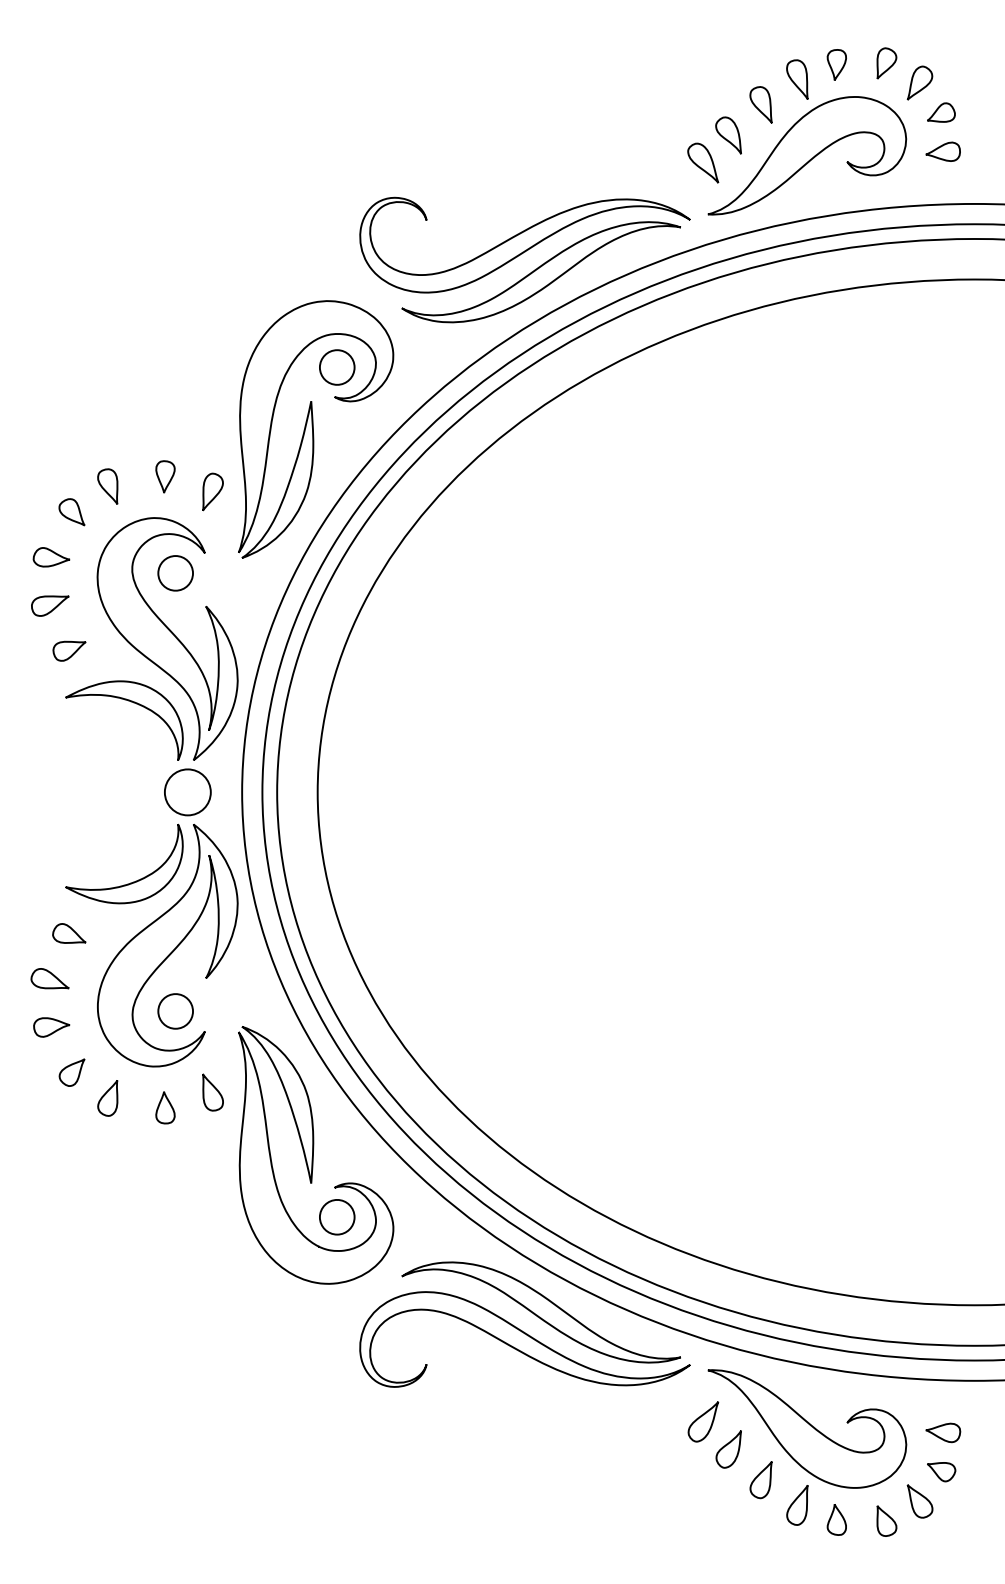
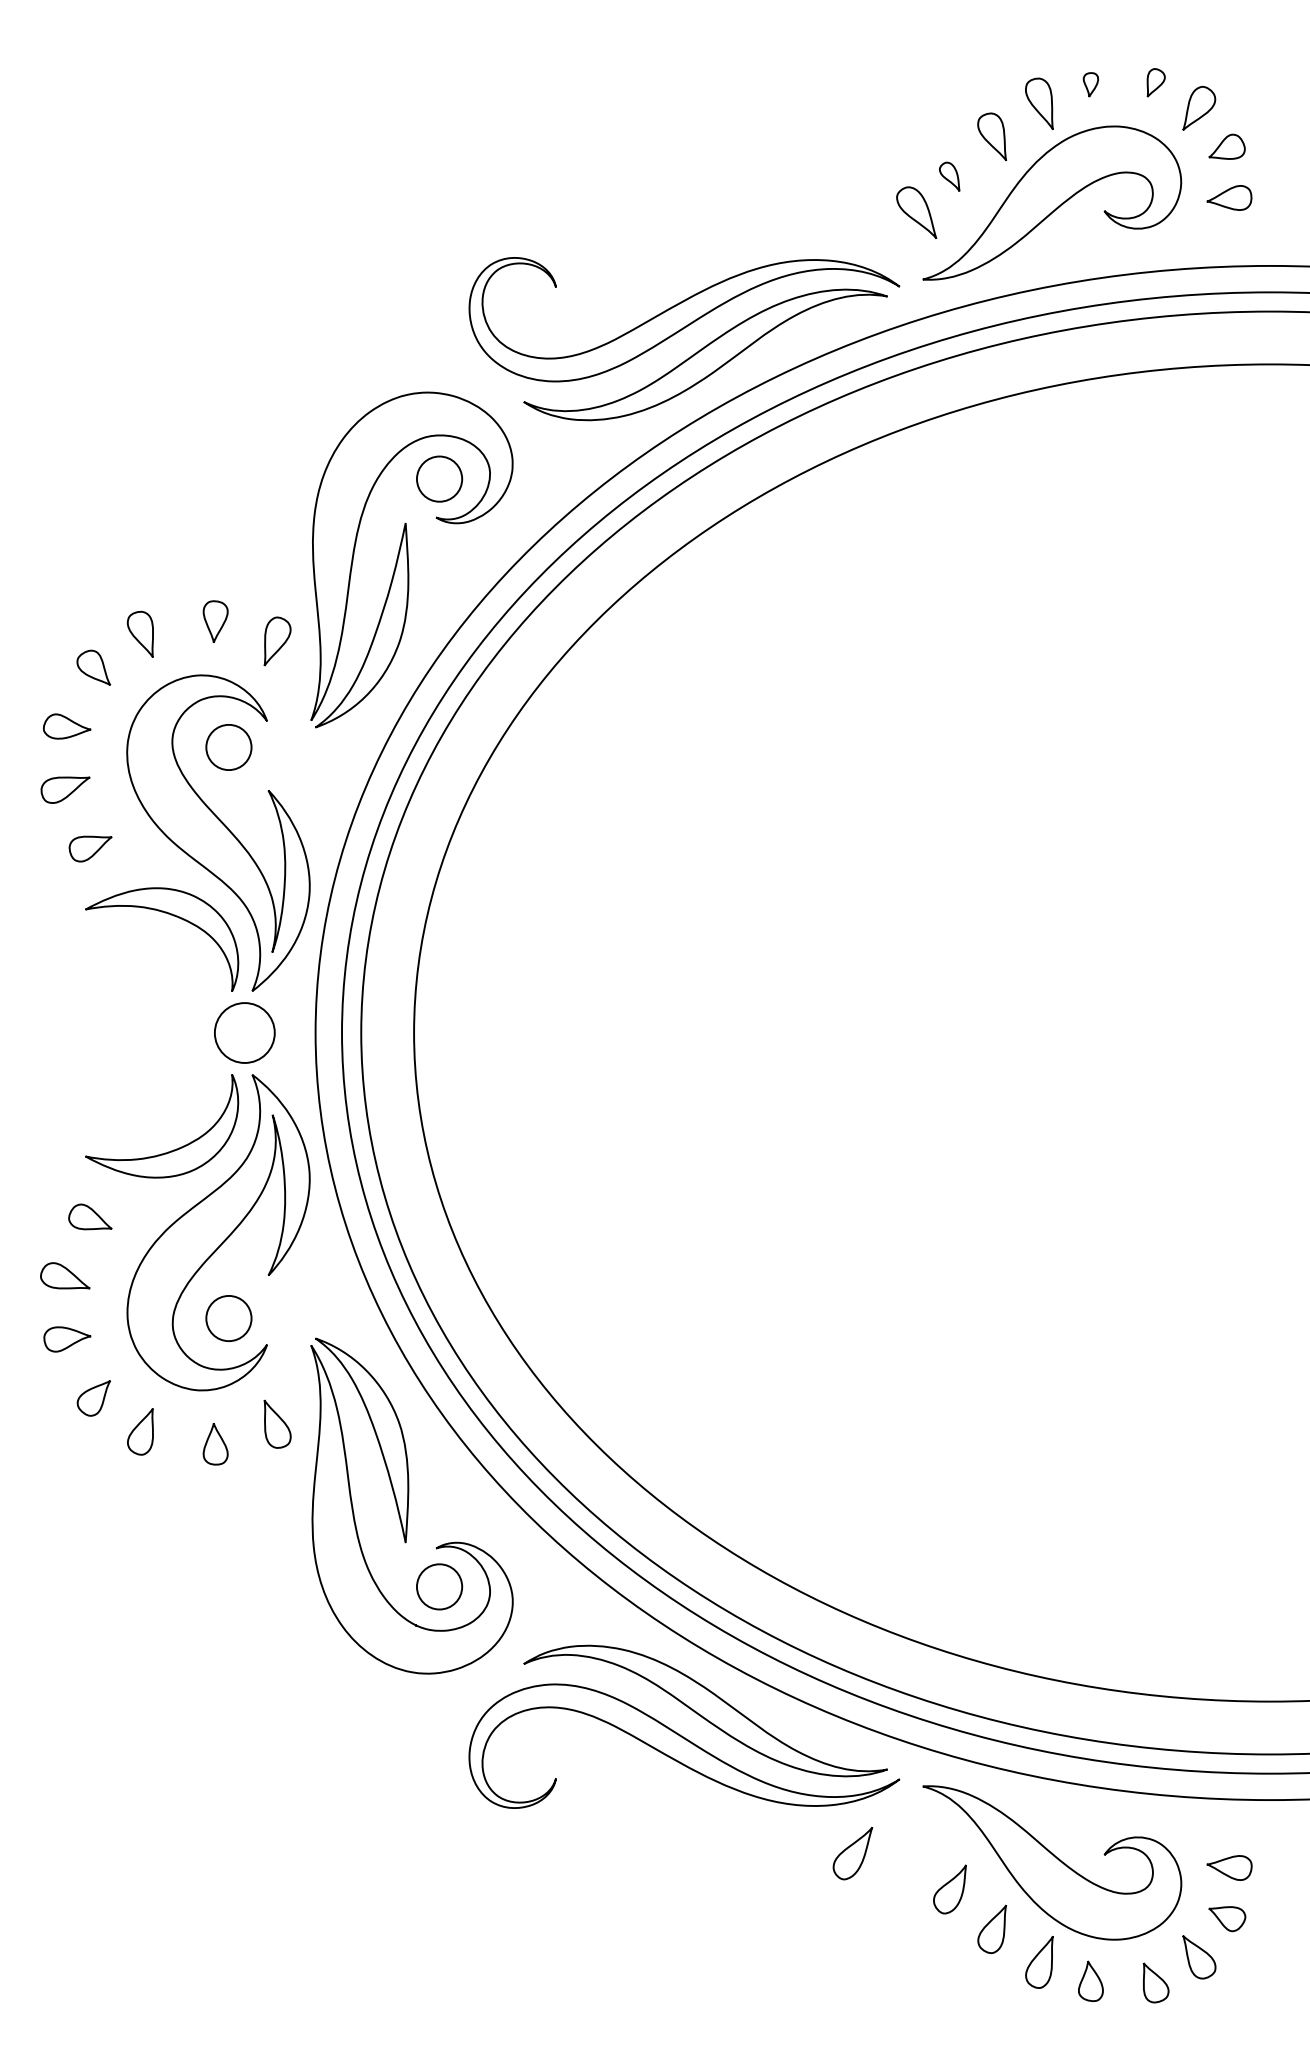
part: (887, 63) -> (1156, 82), size x0.7
part: (836, 64) -> (1090, 84), size x0.6
part: (728, 135) -> (949, 176), size x0.6
part: (703, 1421) -> (852, 1853), moved

